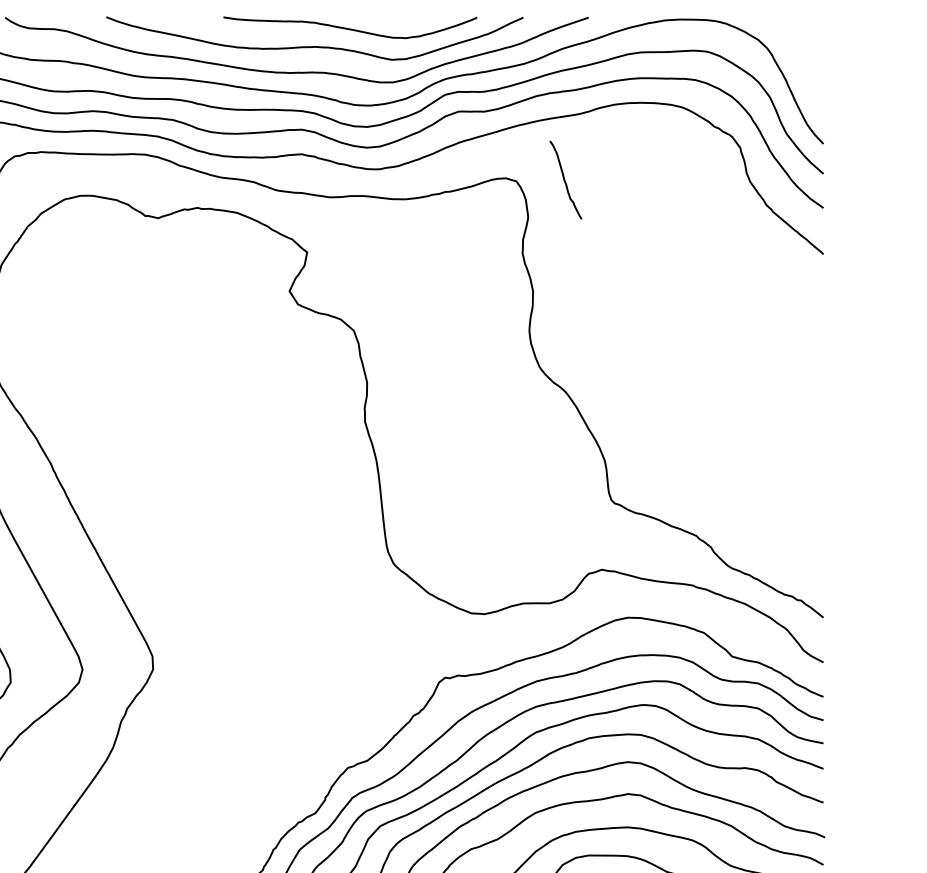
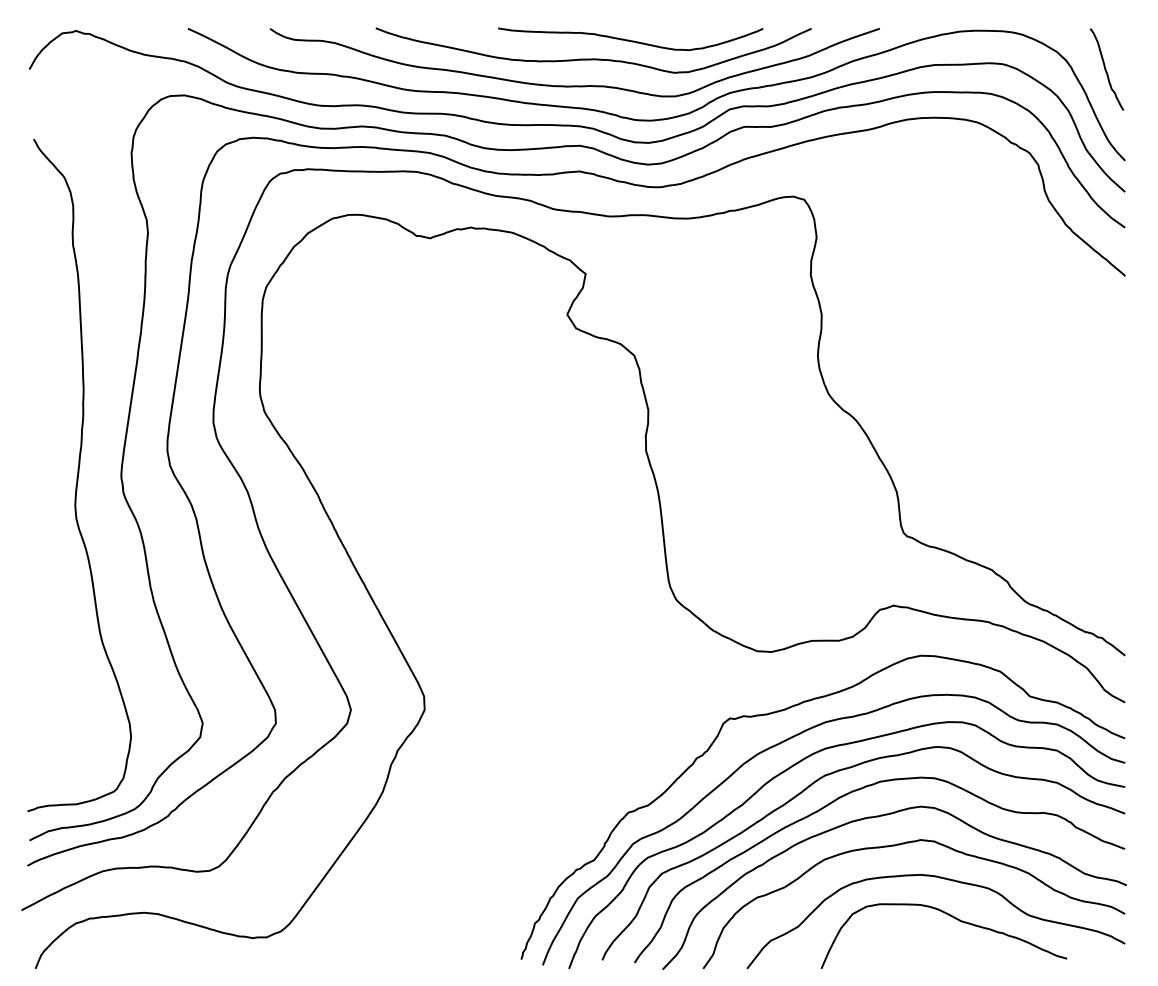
curve: (565, 180) -> (1106, 69), moved

